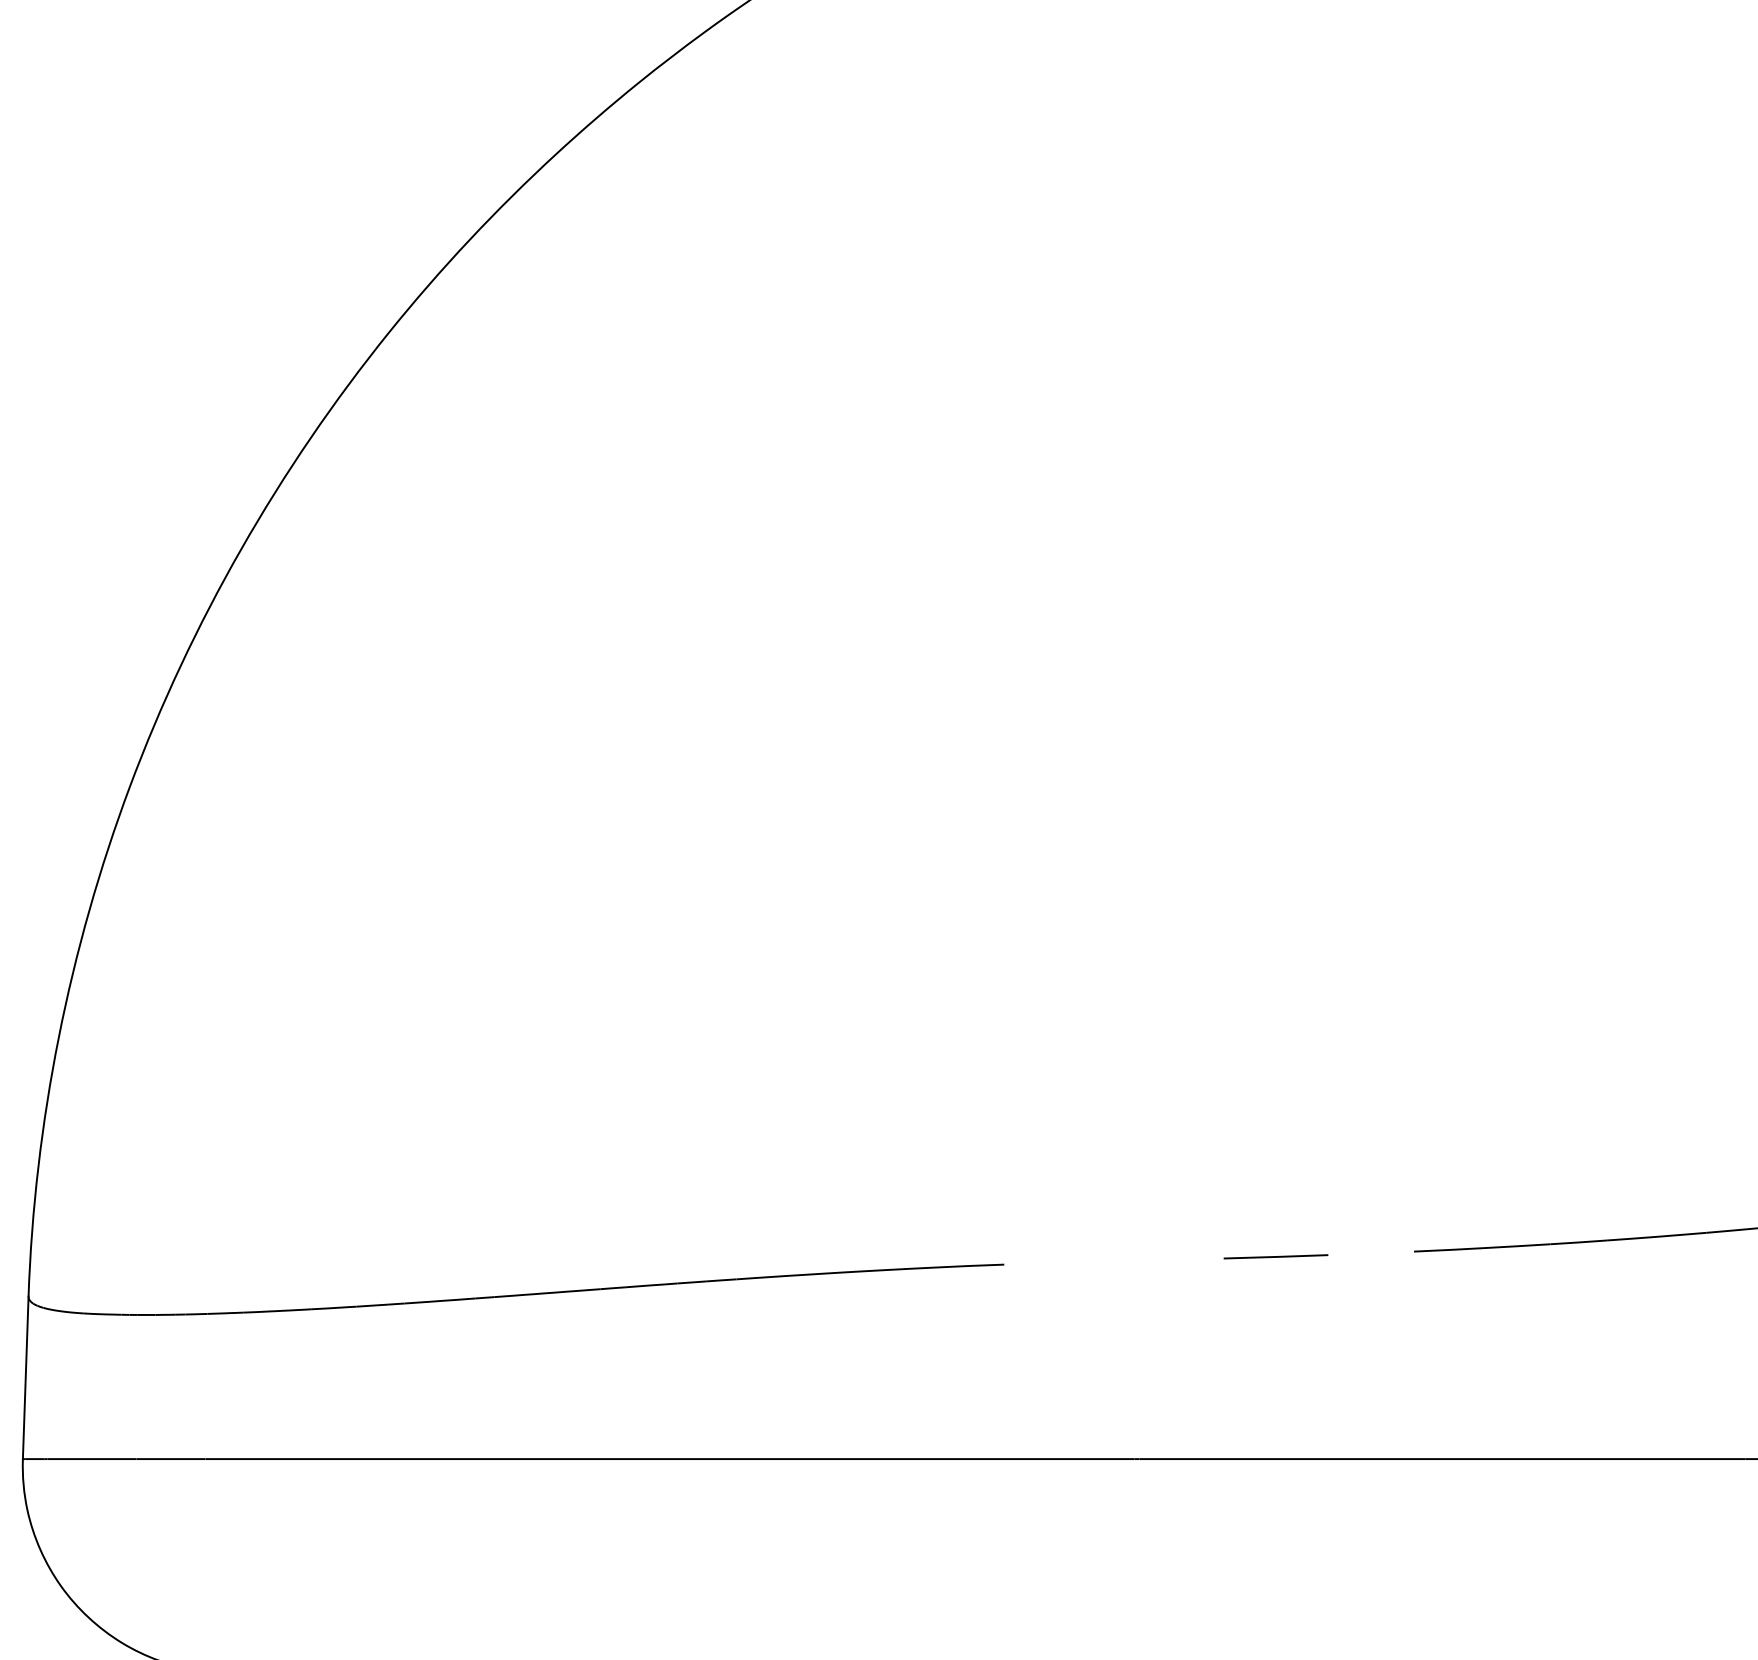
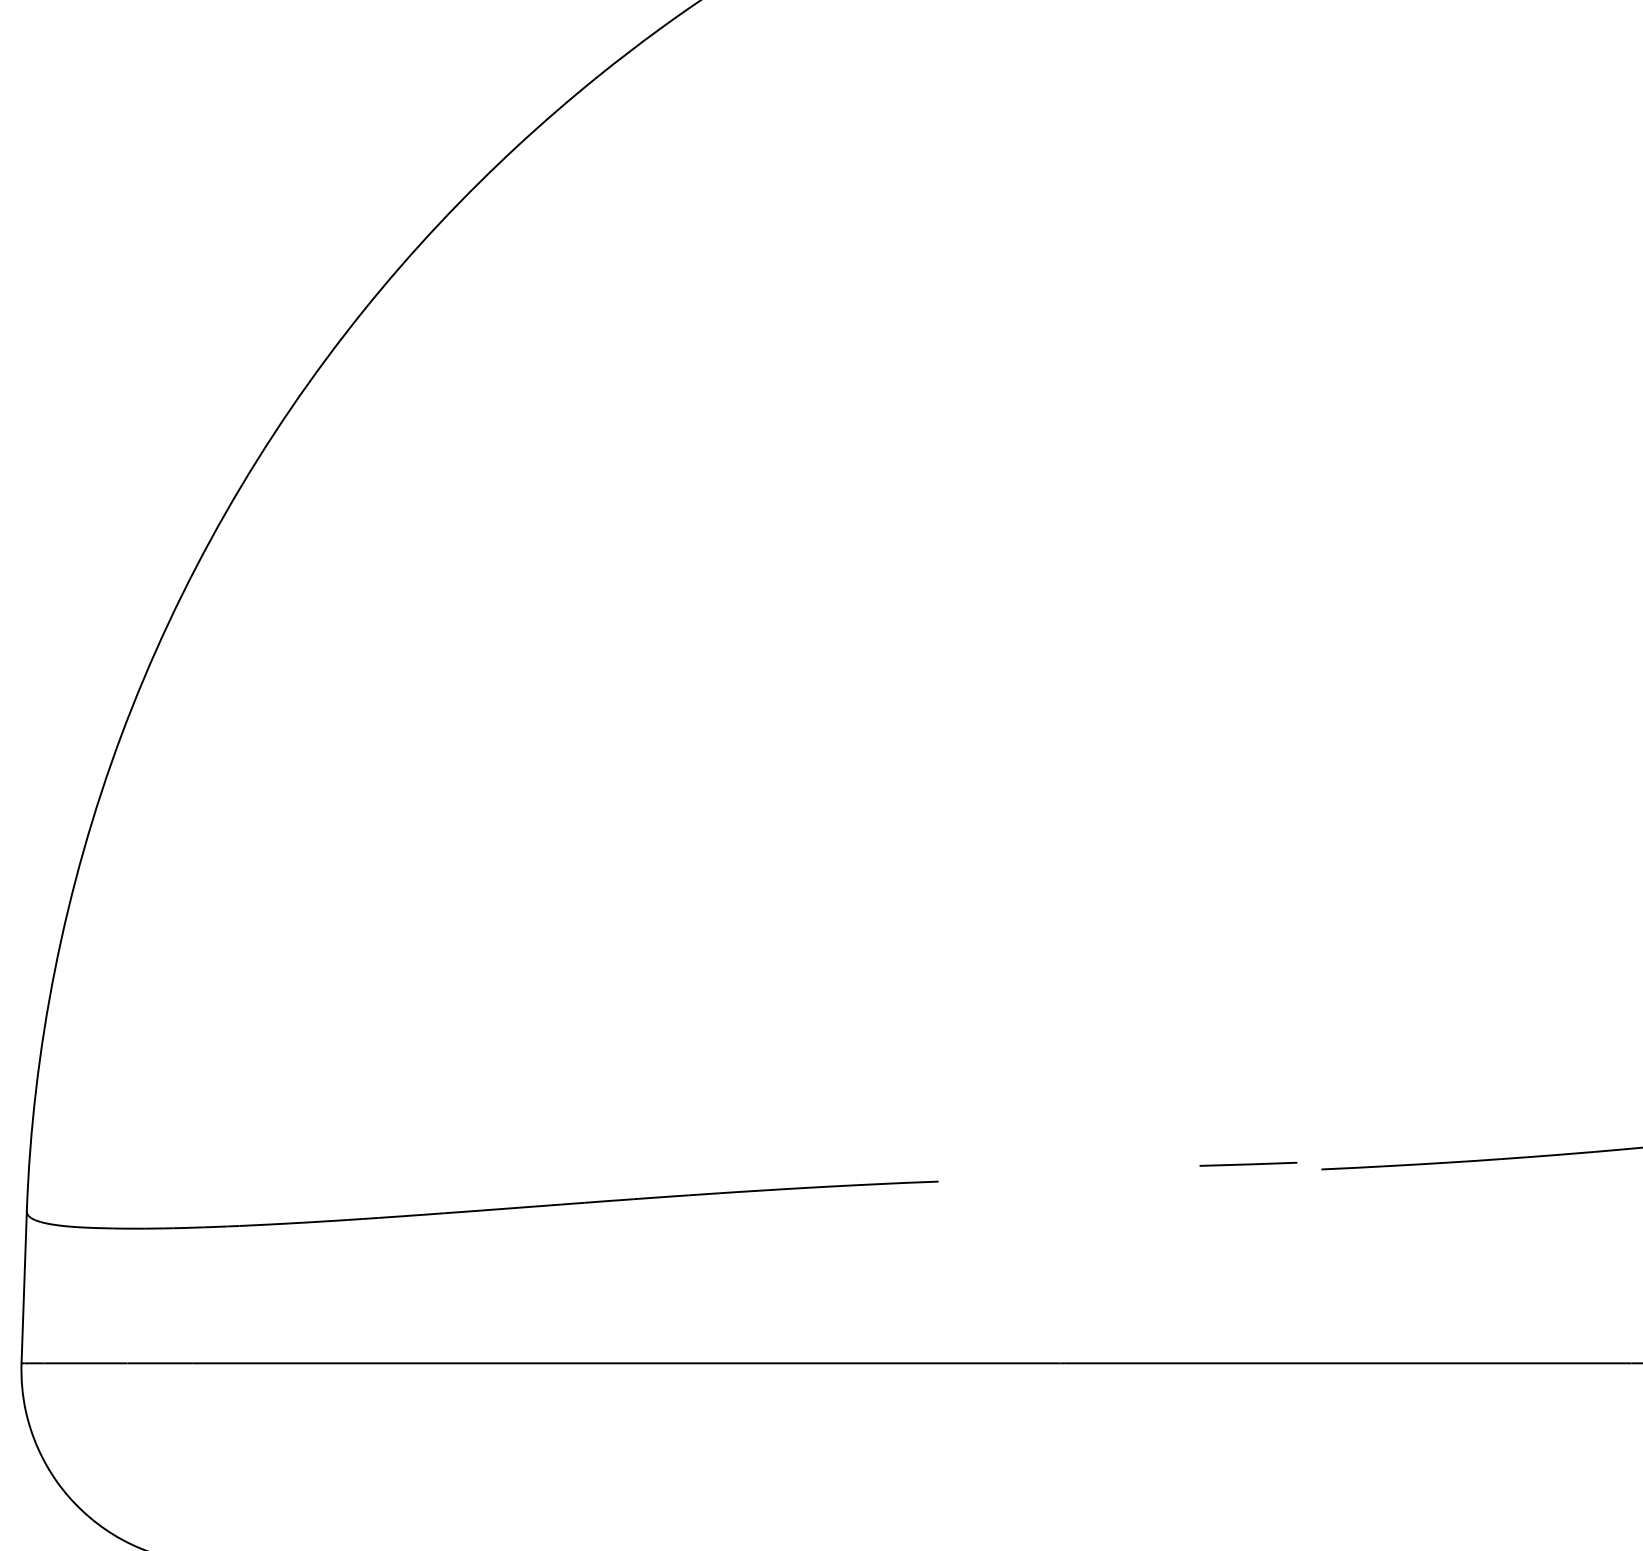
line: (1276, 1255) -> (1248, 1163), moved

